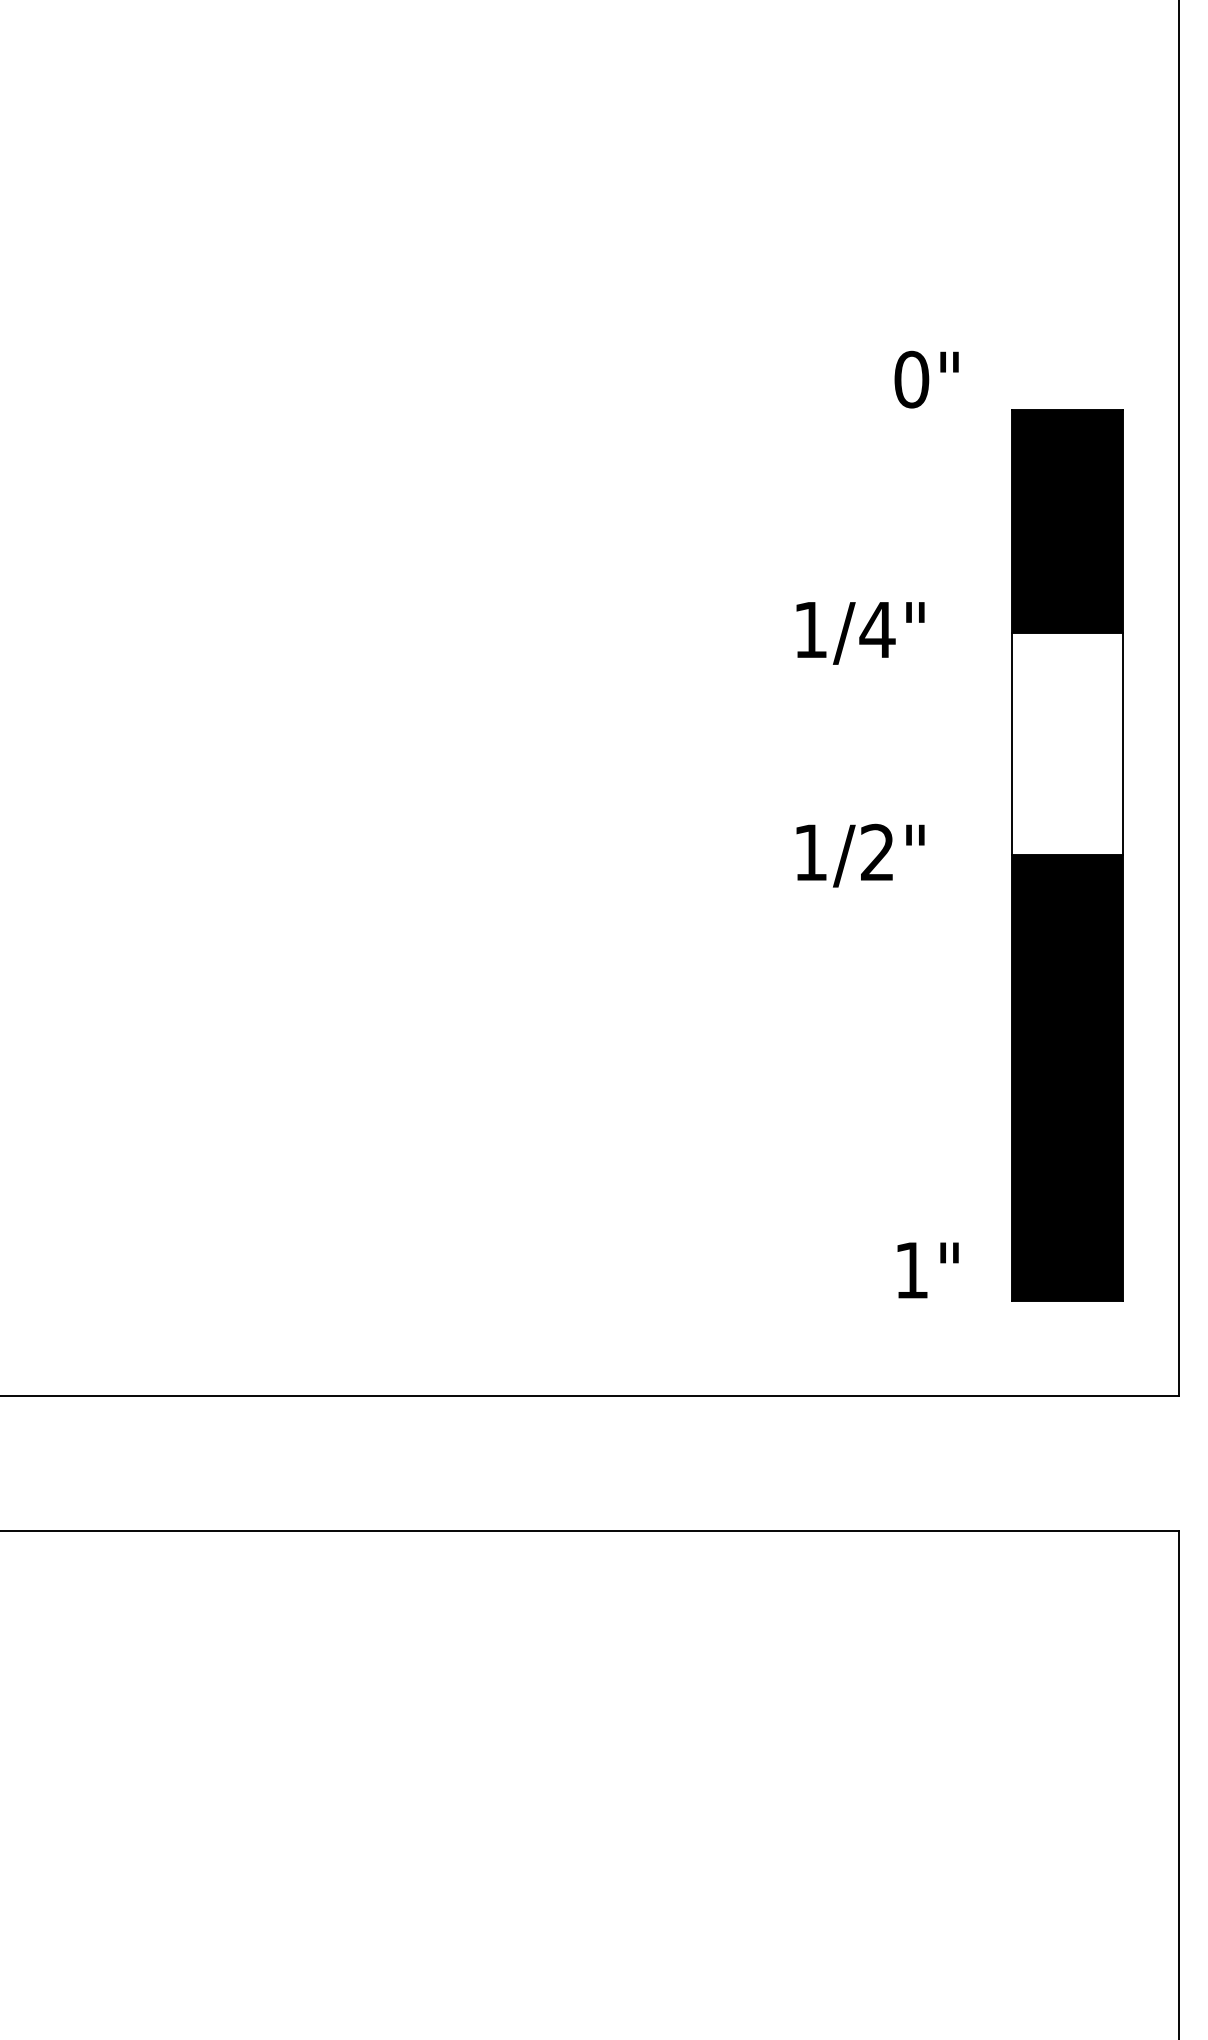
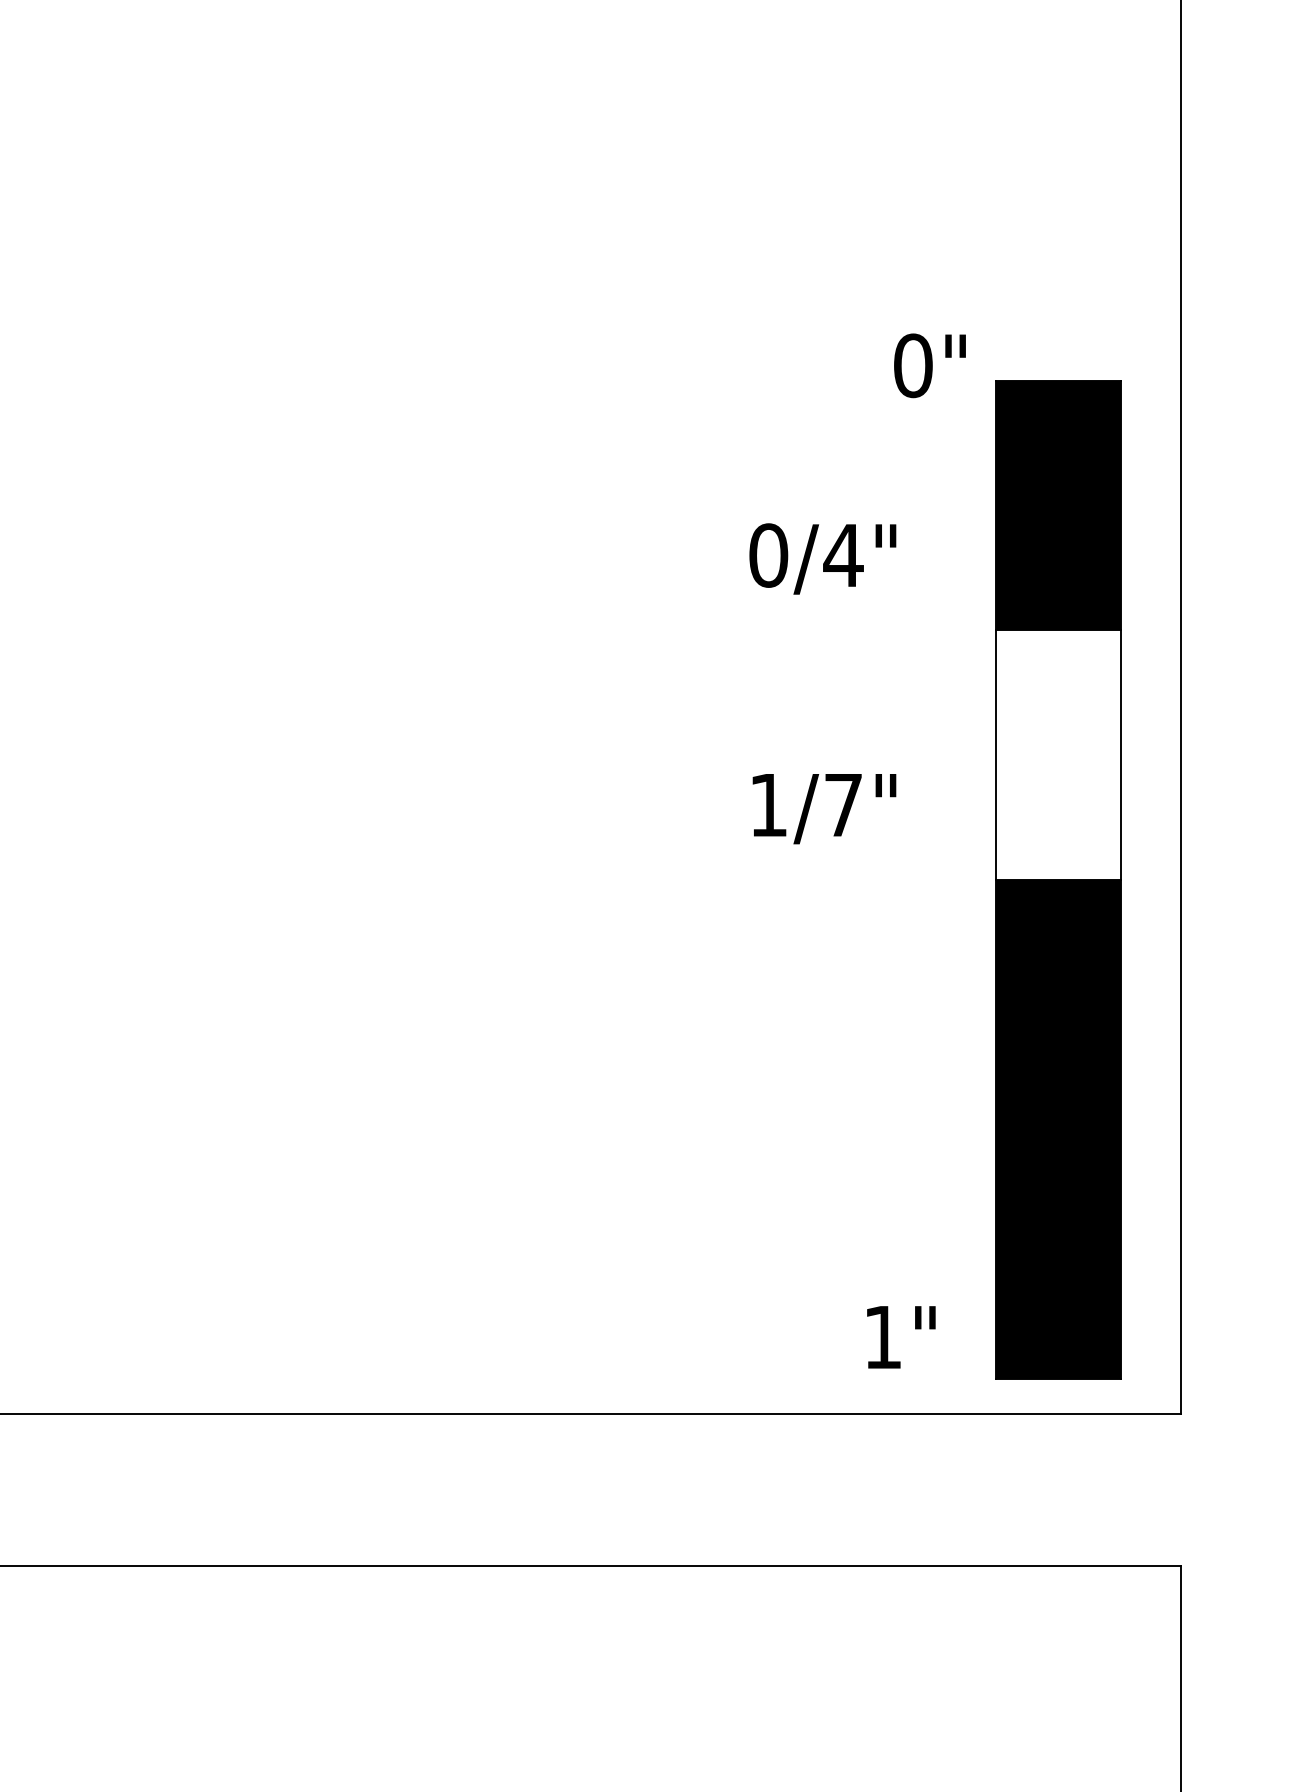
text: (926, 379) -> (929, 365), moved
text: (810, 629) -> (768, 555), 1/4" -> 0/4"
text: (877, 851) -> (843, 803), 1/2" -> 1/7"
part: (1067, 855) -> (1058, 880), moved
text: (927, 1270) -> (900, 1337), moved

